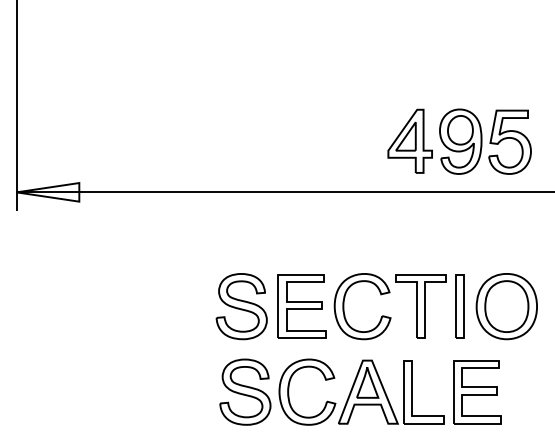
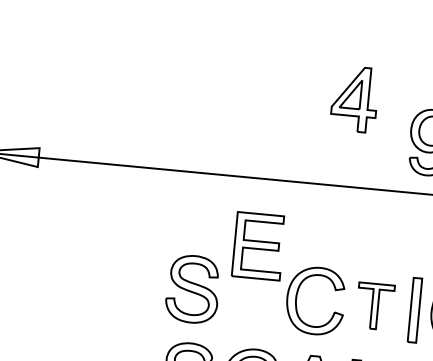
part: (409, 140) -> (354, 98), moved
part: (301, 306) -> (258, 246), moved
part: (420, 306) -> (374, 306), size x0.7

